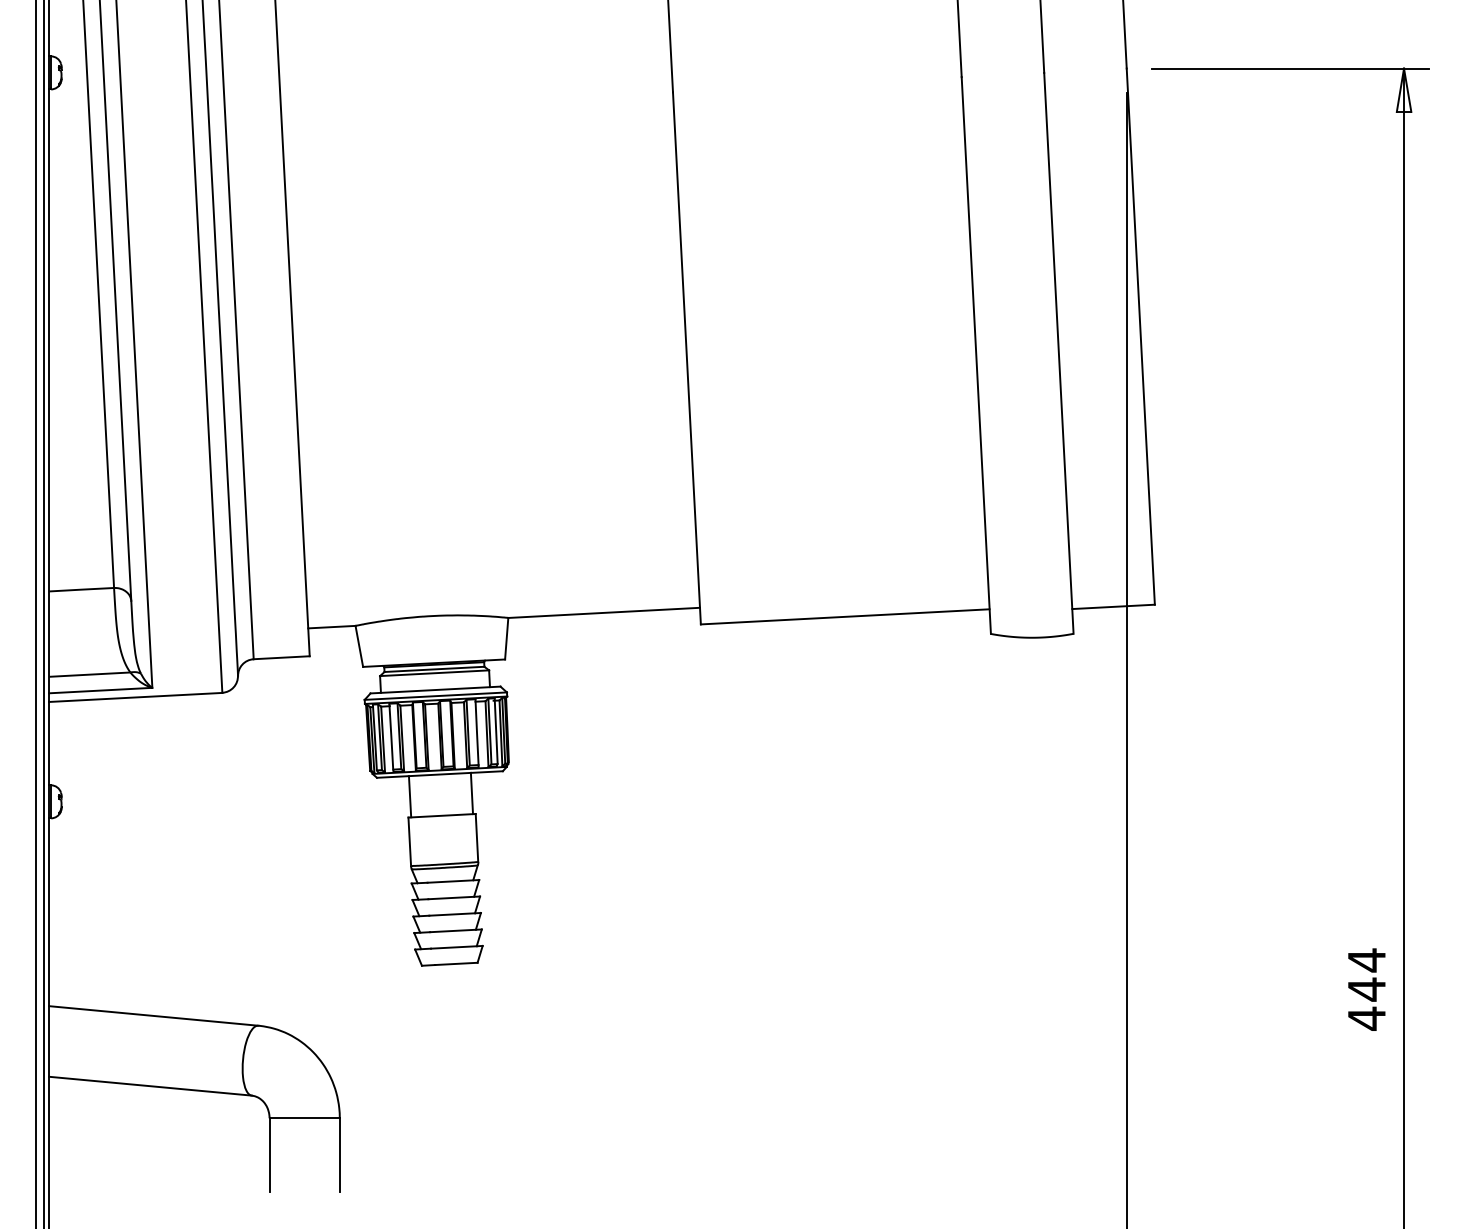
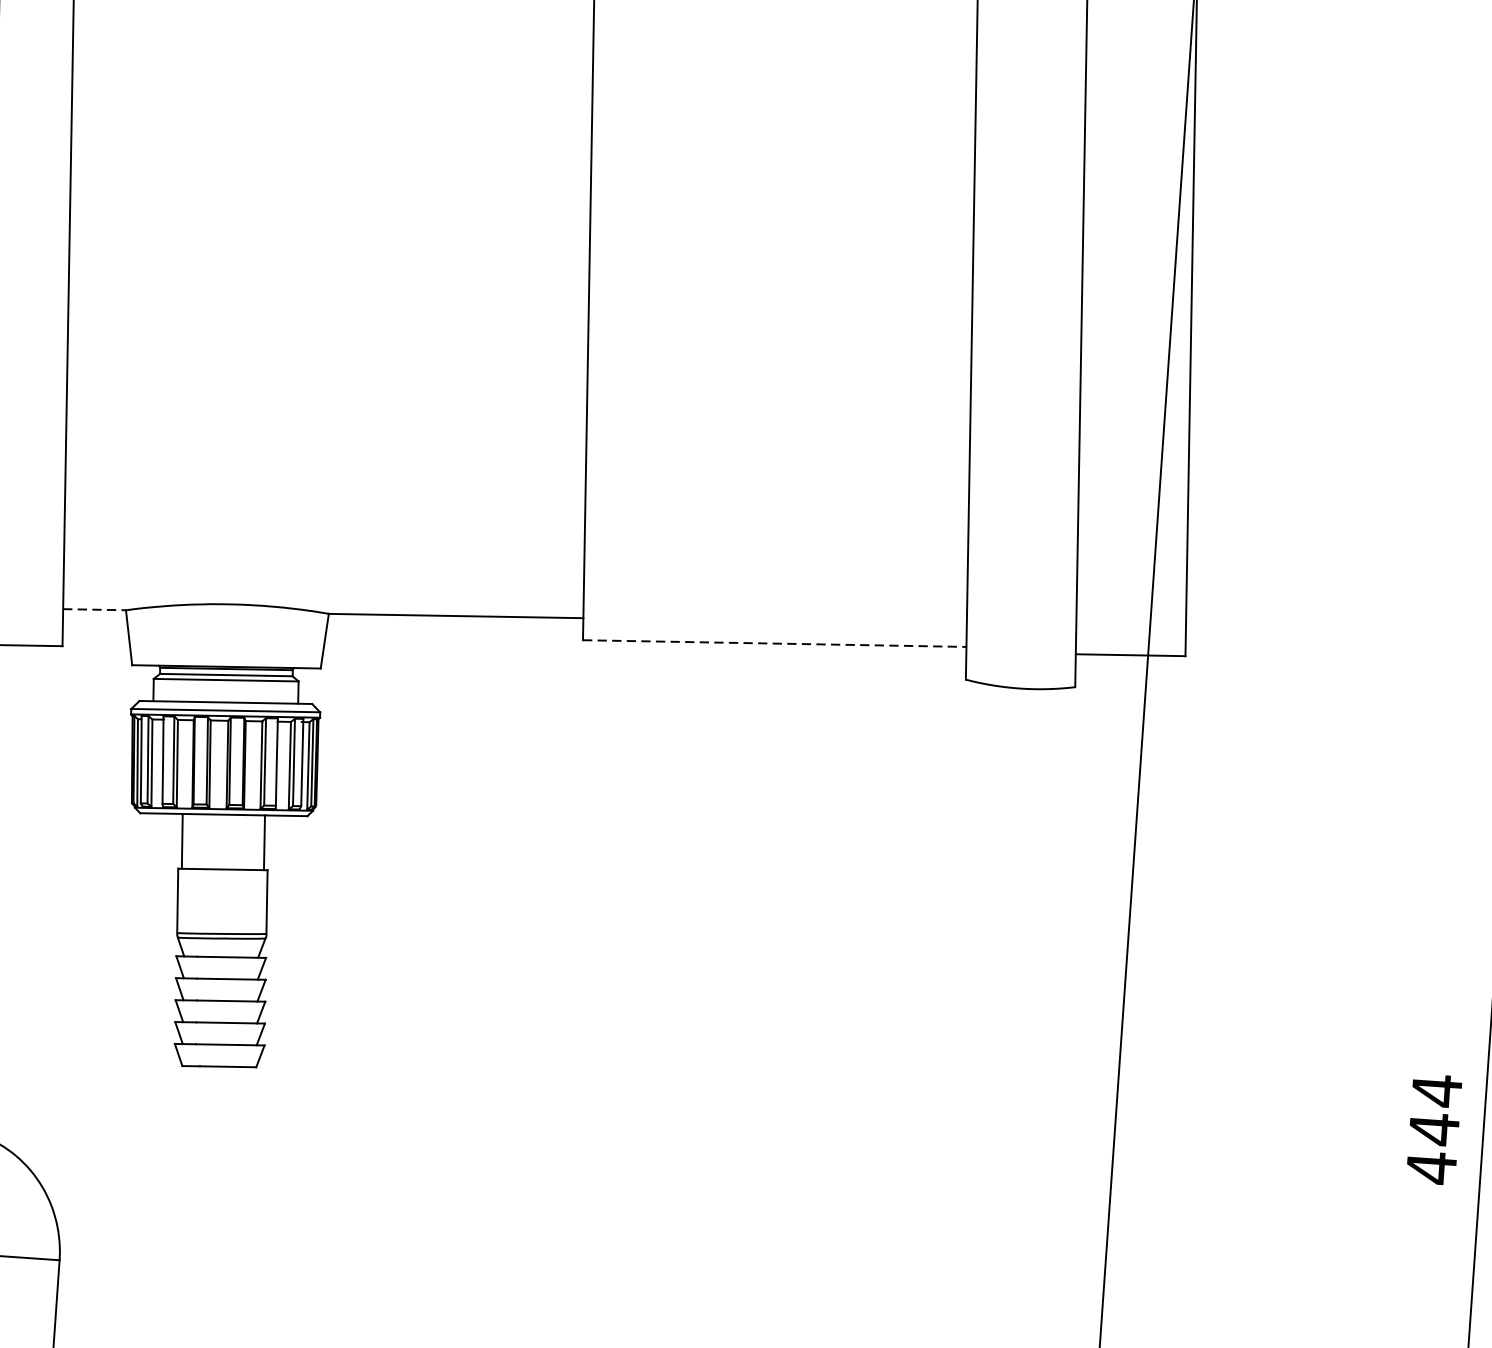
line: (845, 616) -> (775, 643), solid -> dashed
line: (331, 627) -> (94, 610), solid -> dashed
text: (1366, 989) -> (1433, 1129), moved

